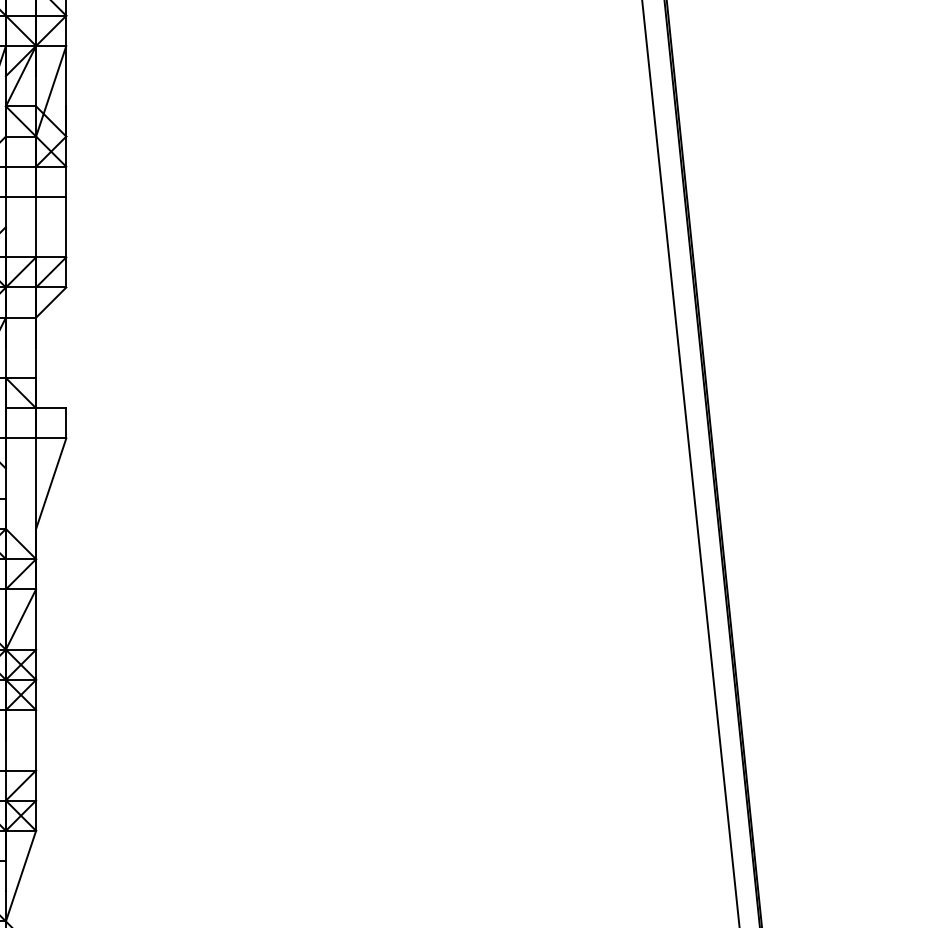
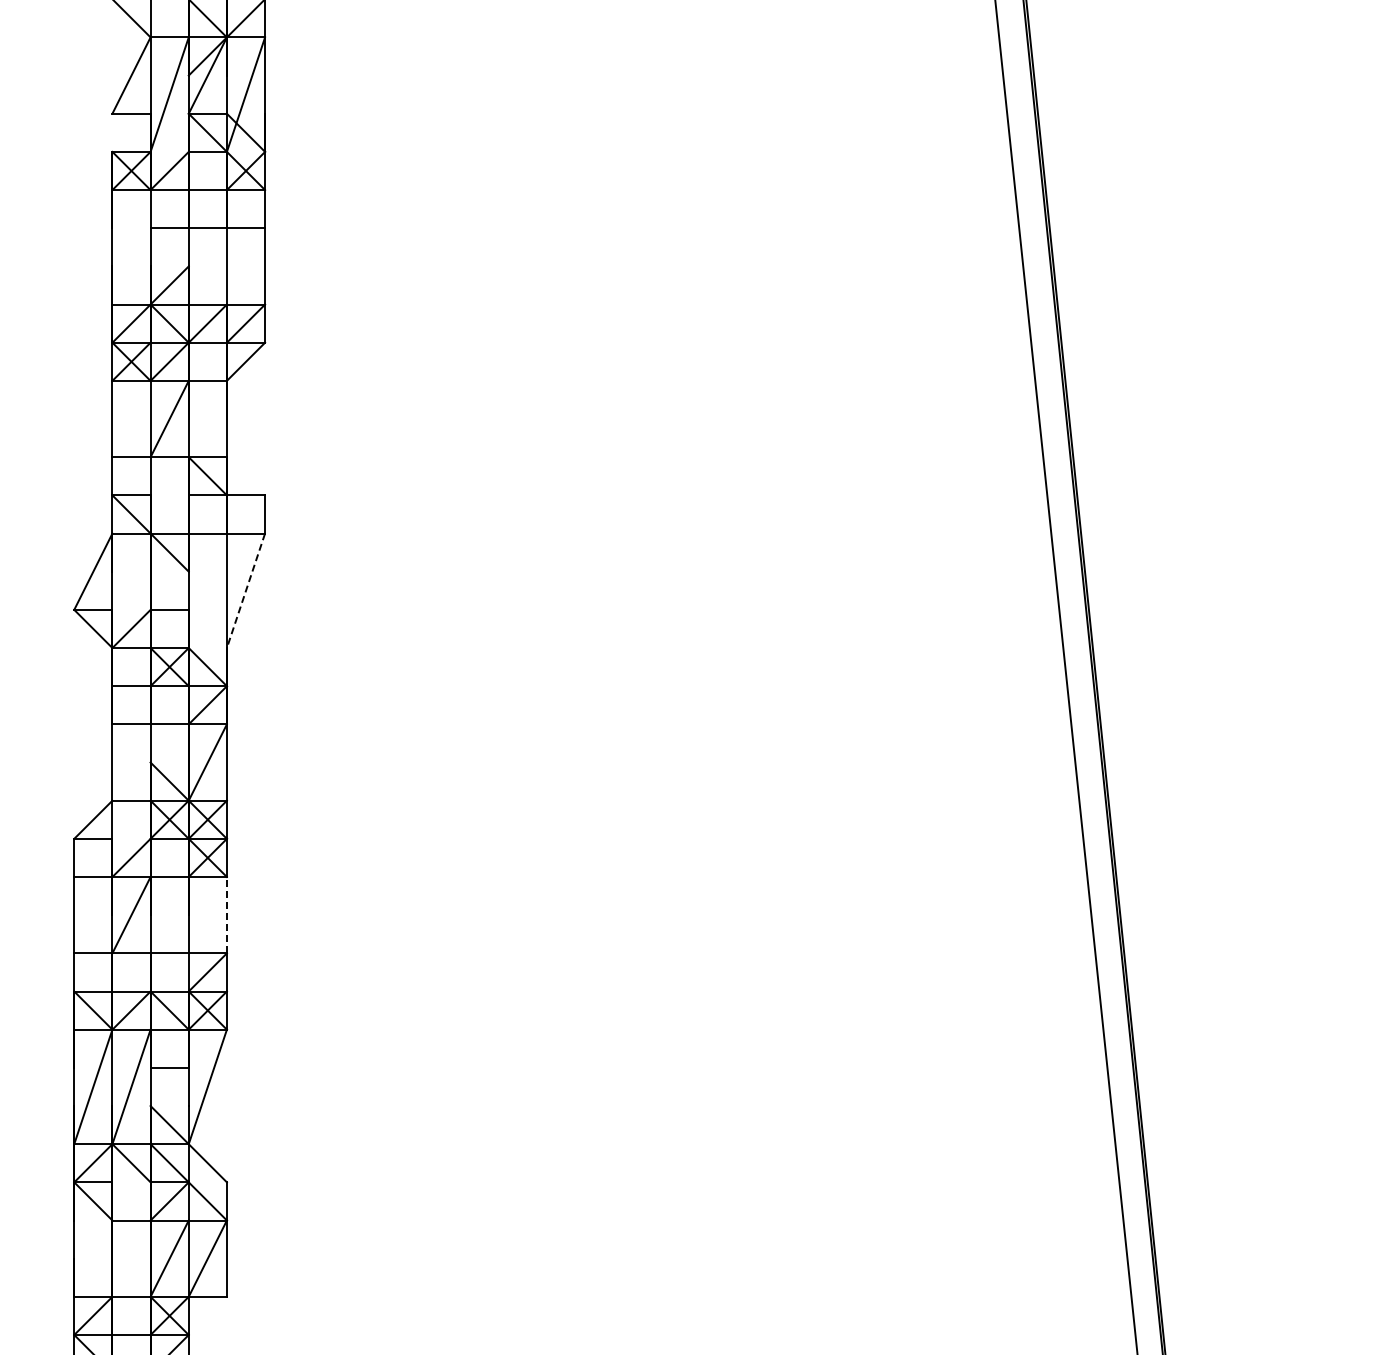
line: (50, 484) -> (245, 591), solid -> dashed
line: (35, 739) -> (226, 914), solid -> dashed

